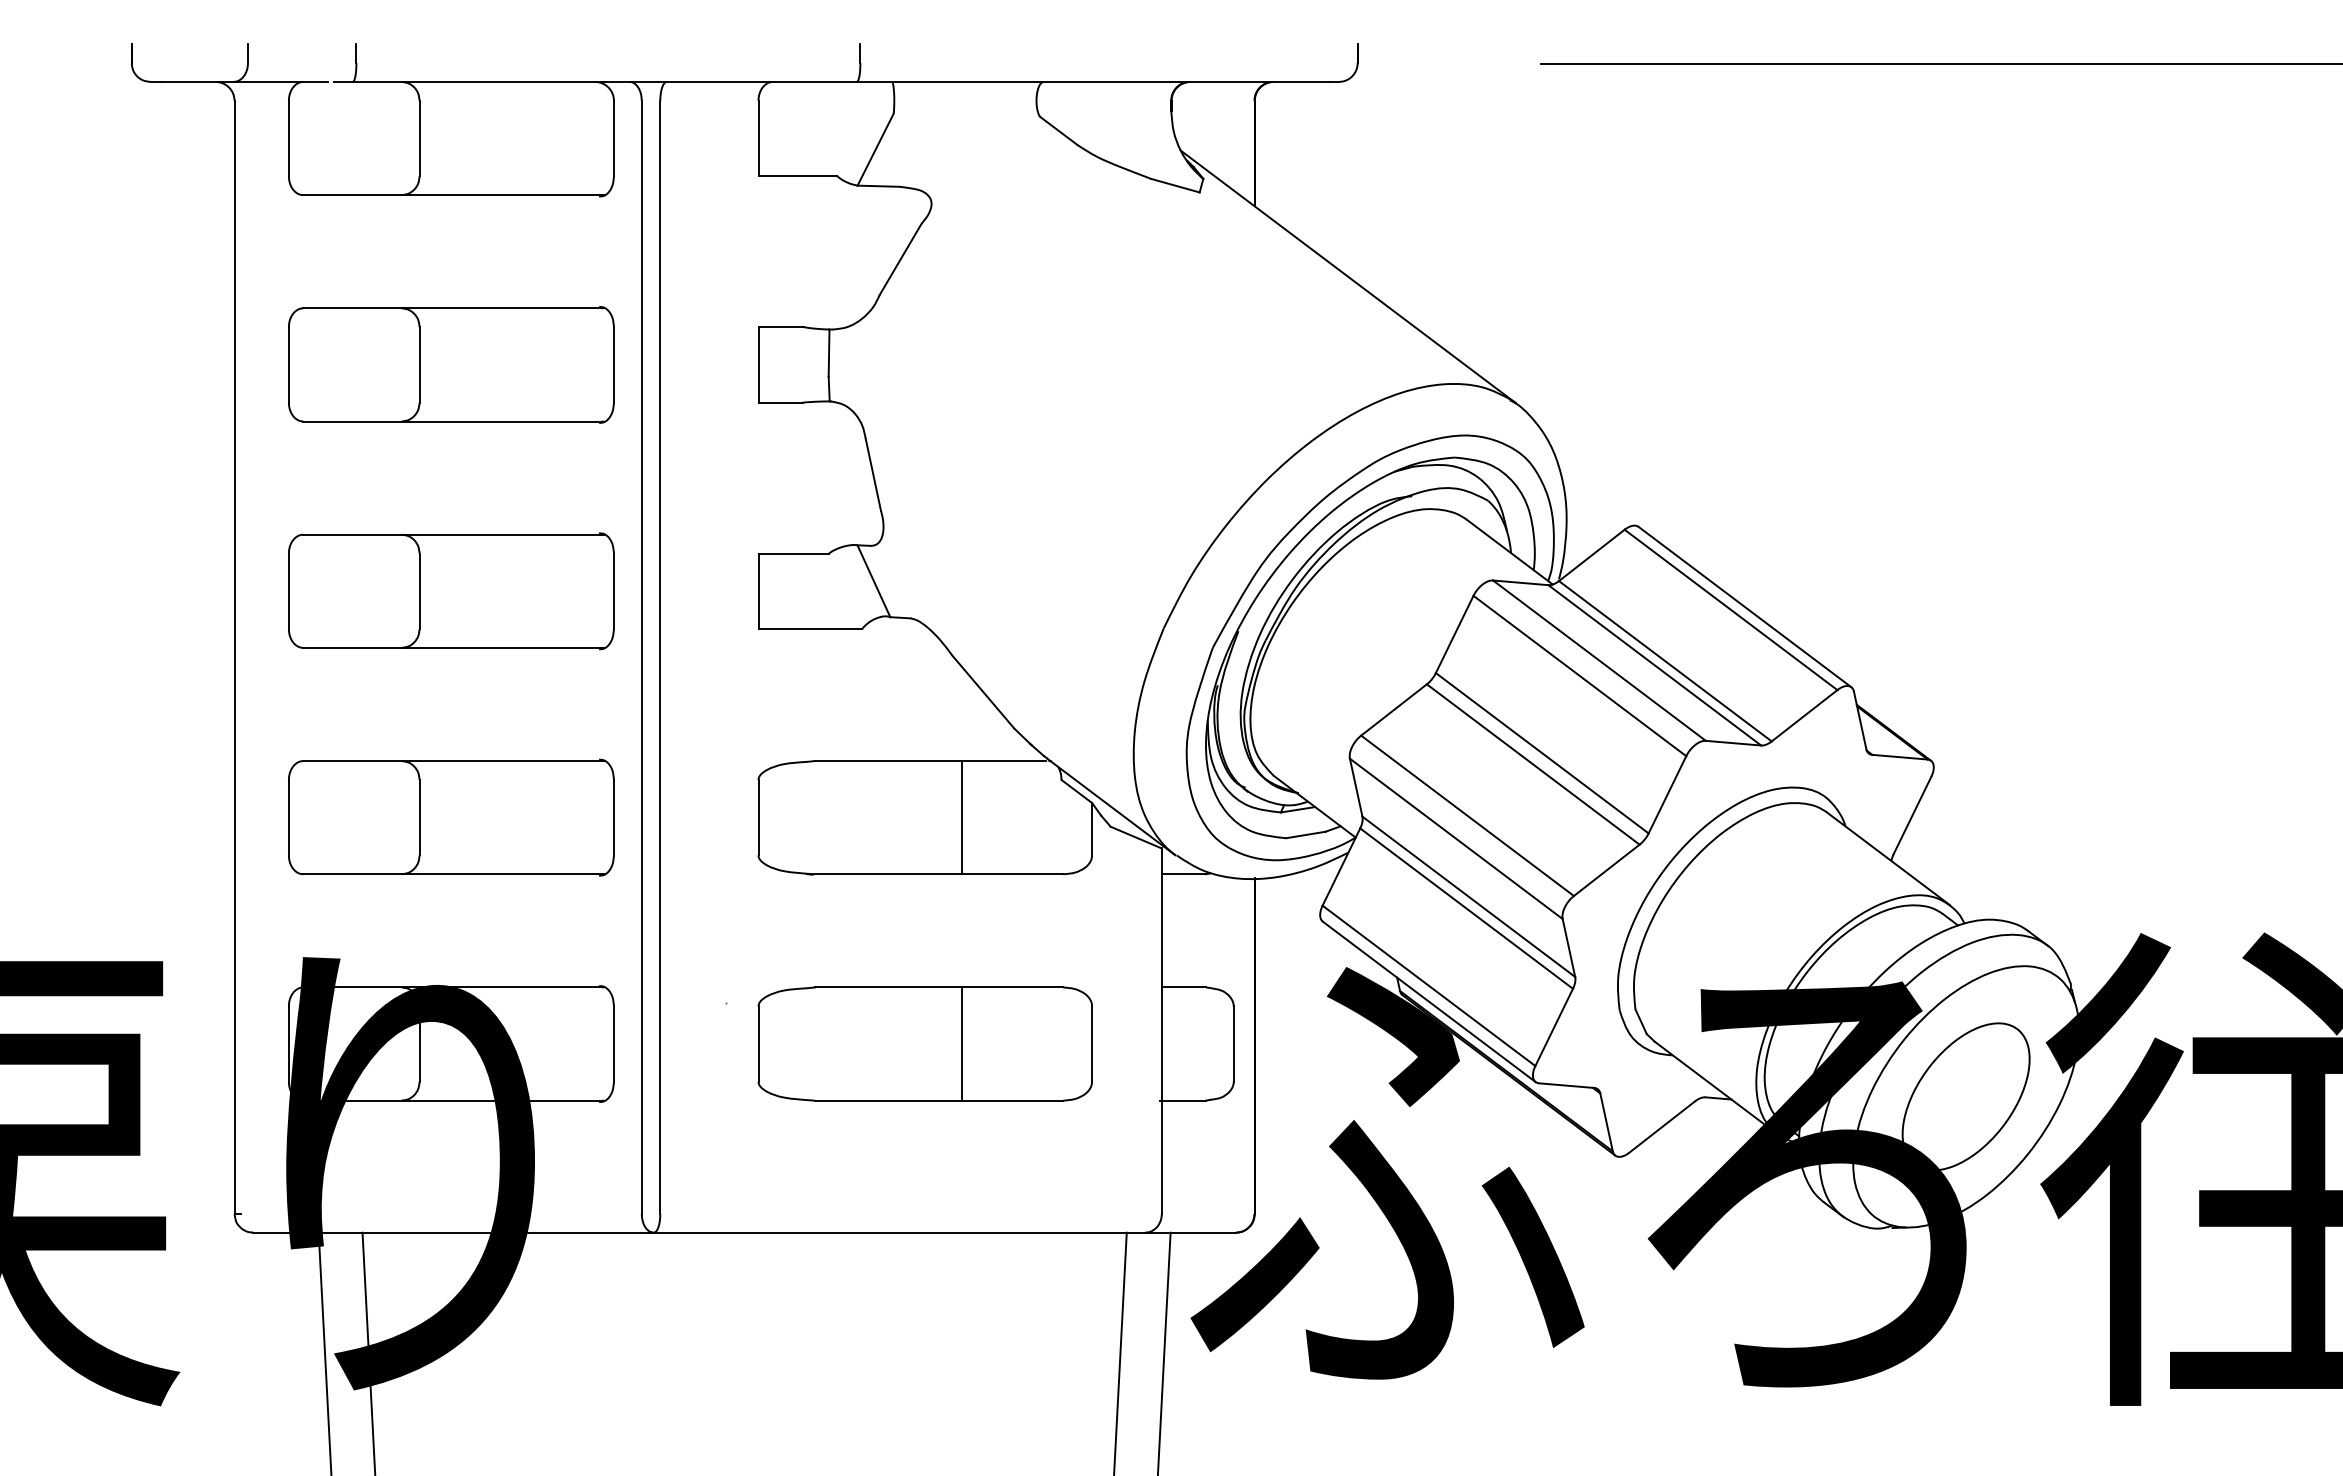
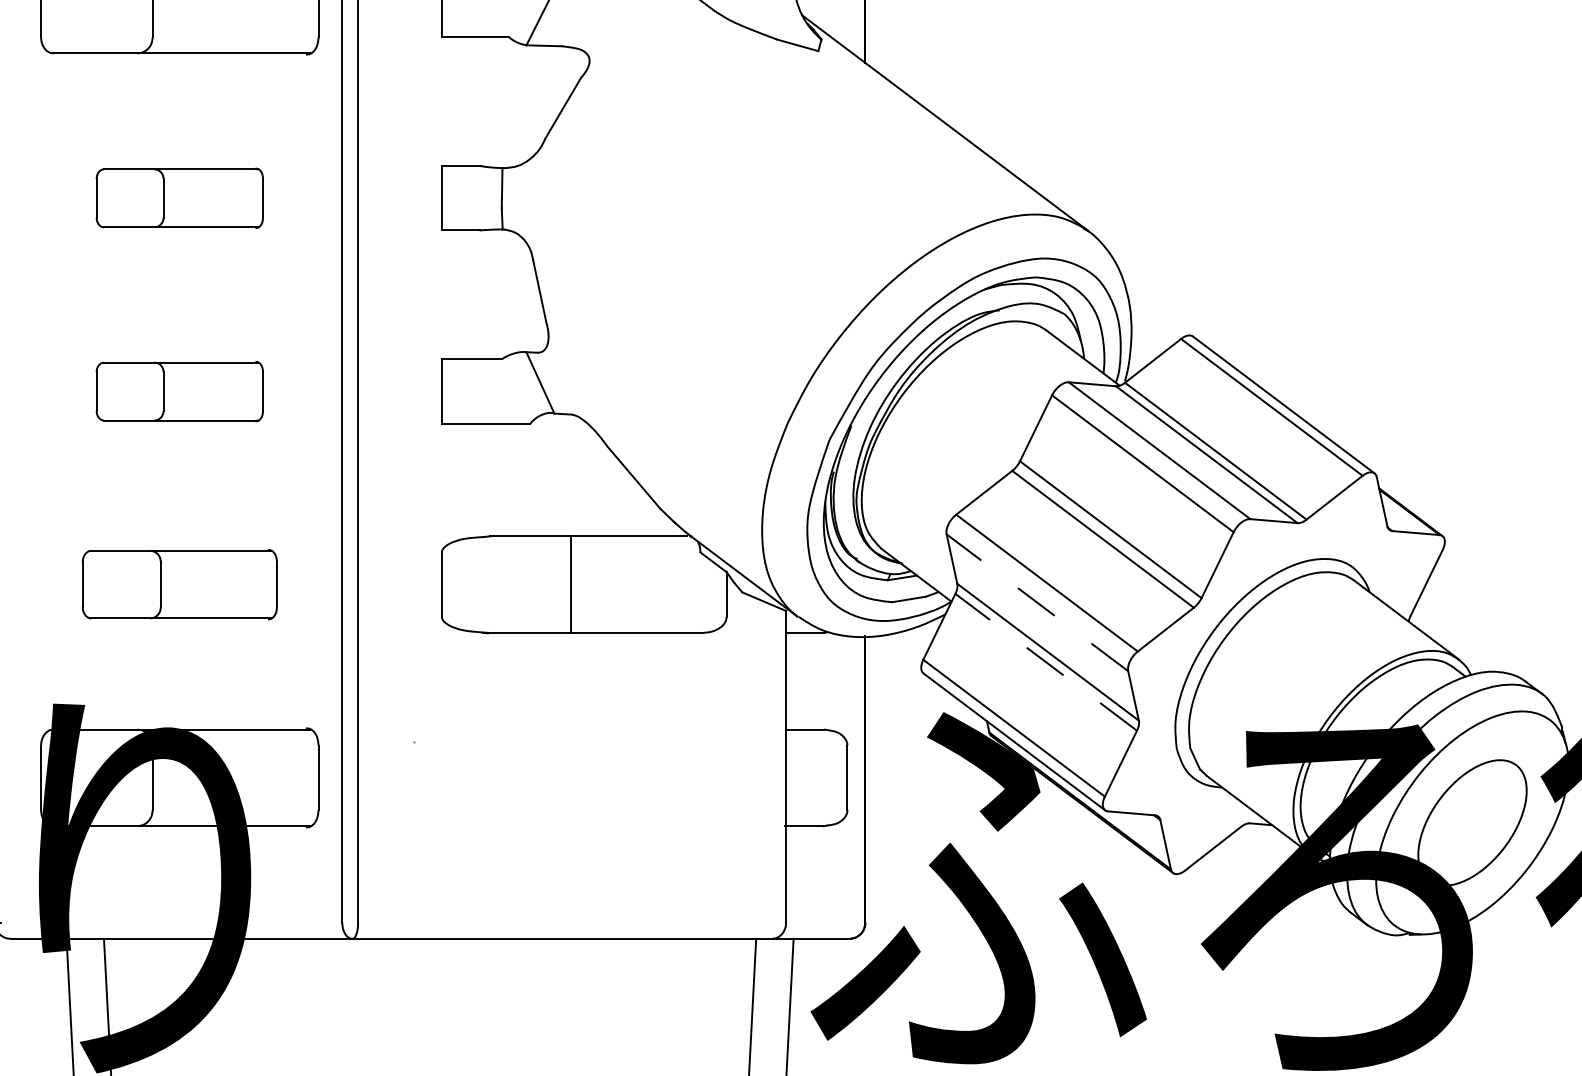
part: (451, 364) -> (179, 197), size x0.6
part: (451, 591) -> (179, 391), size x0.6
part: (451, 817) -> (179, 584), size x0.7
line: (962, 817) -> (571, 584), moved
line: (1455, 838) -> (1036, 602), solid -> dashed
line: (1466, 908) -> (1046, 662), solid -> dashed
part: (924, 1043) -> (583, 777), removed

